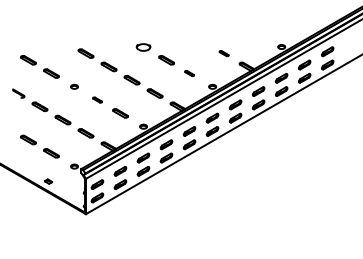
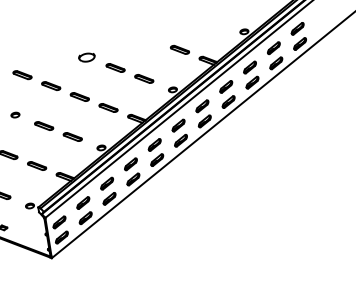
part: (223, 53) -> (179, 49), size x1.67
part: (189, 73) -> (144, 78), size x1.67
part: (97, 99) -> (43, 125), size x1.67

